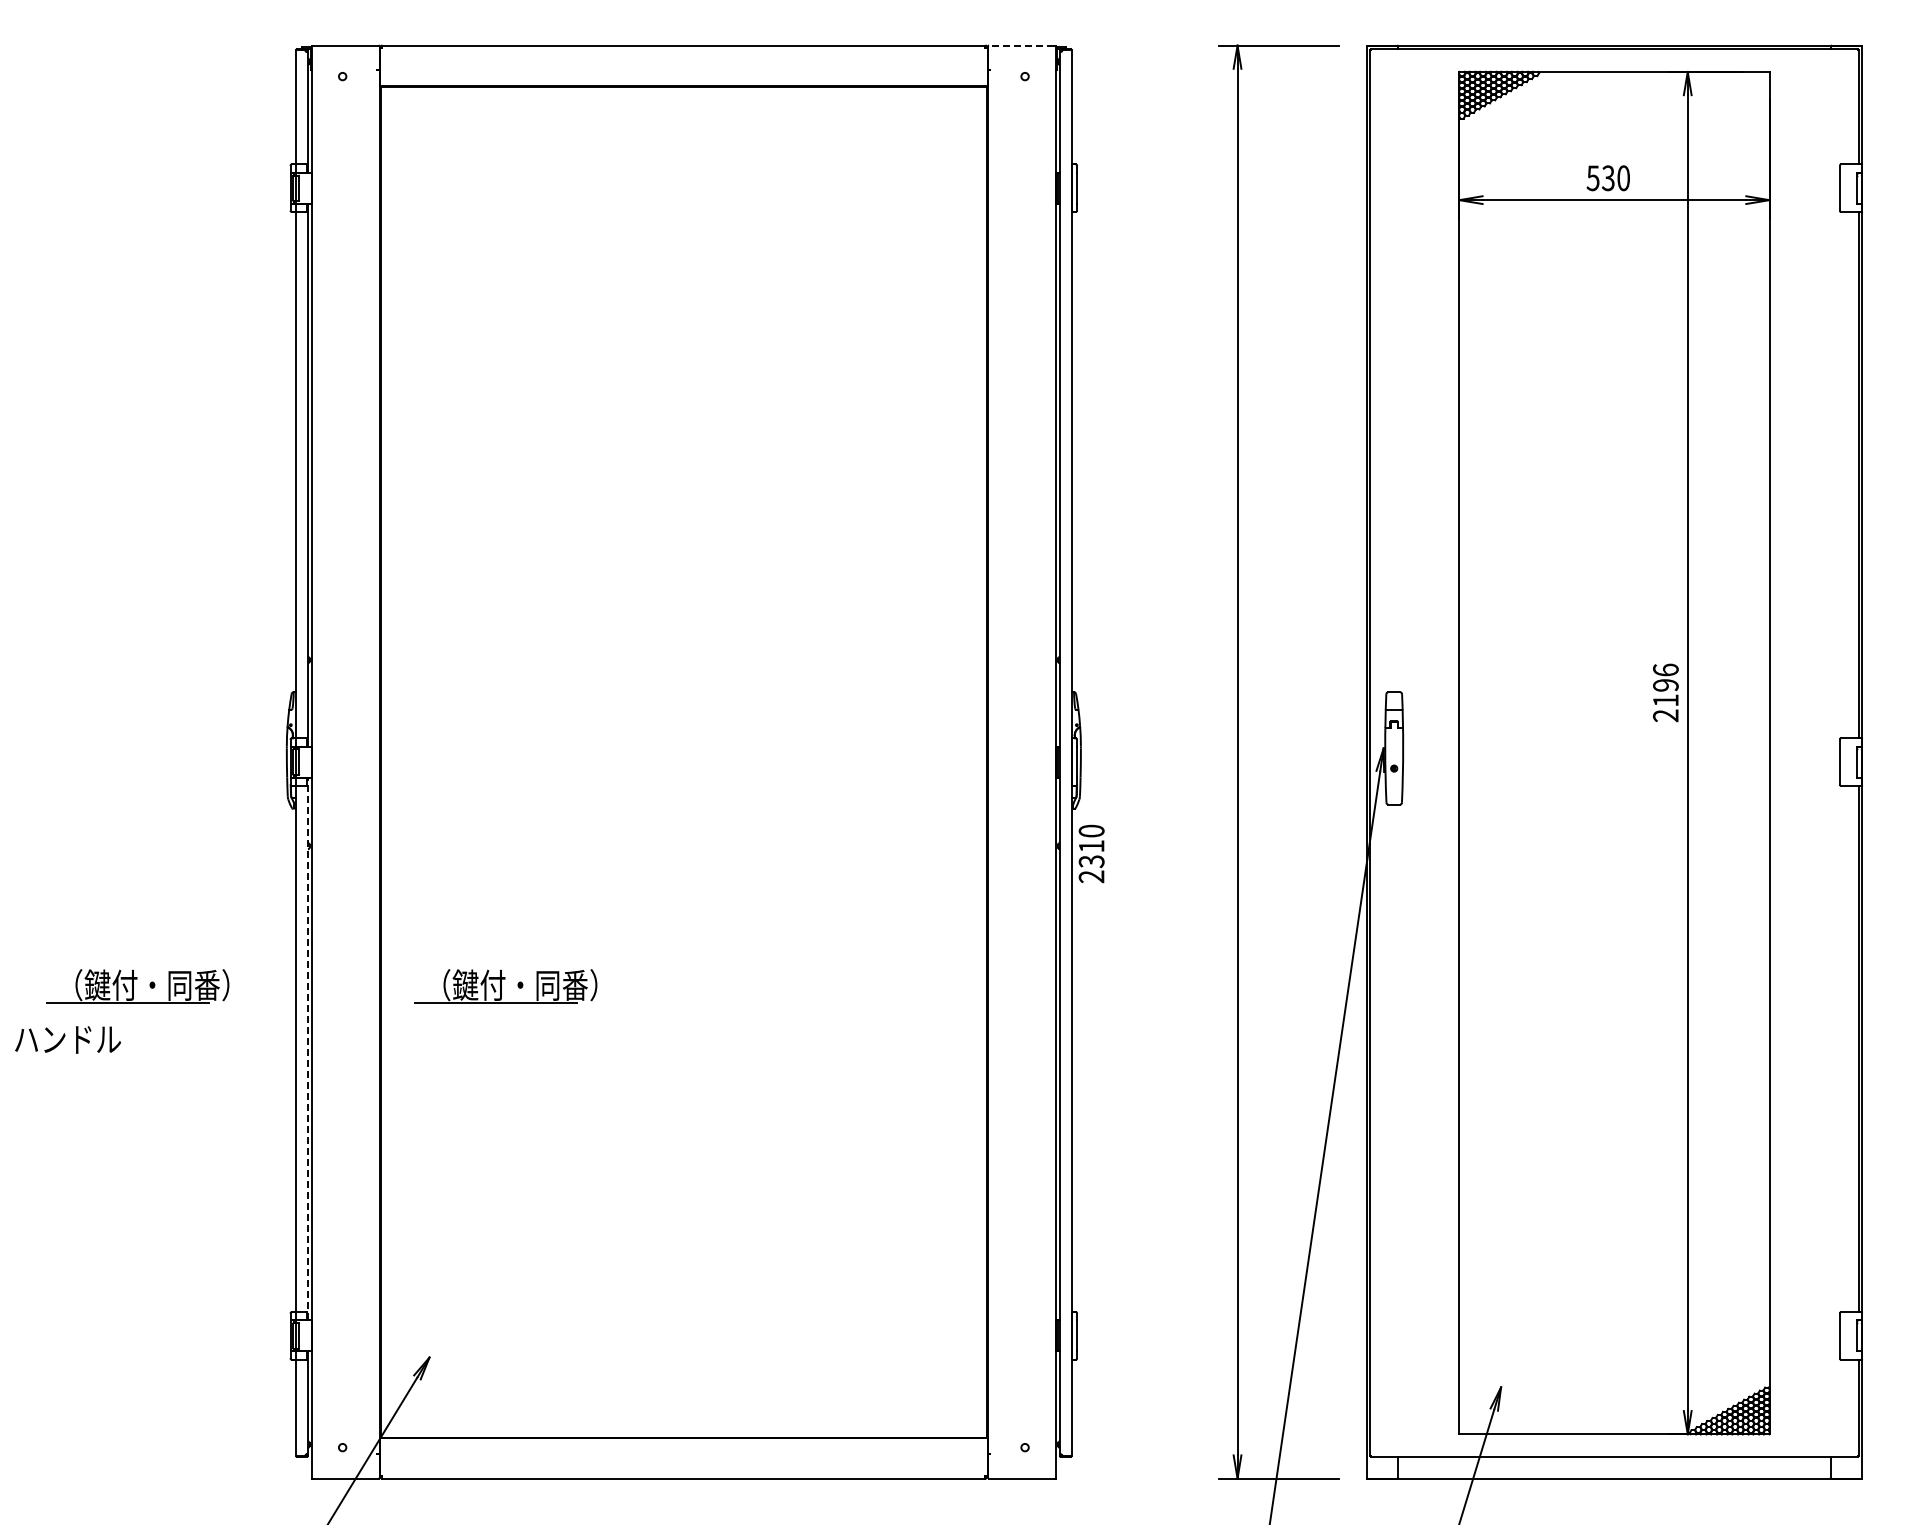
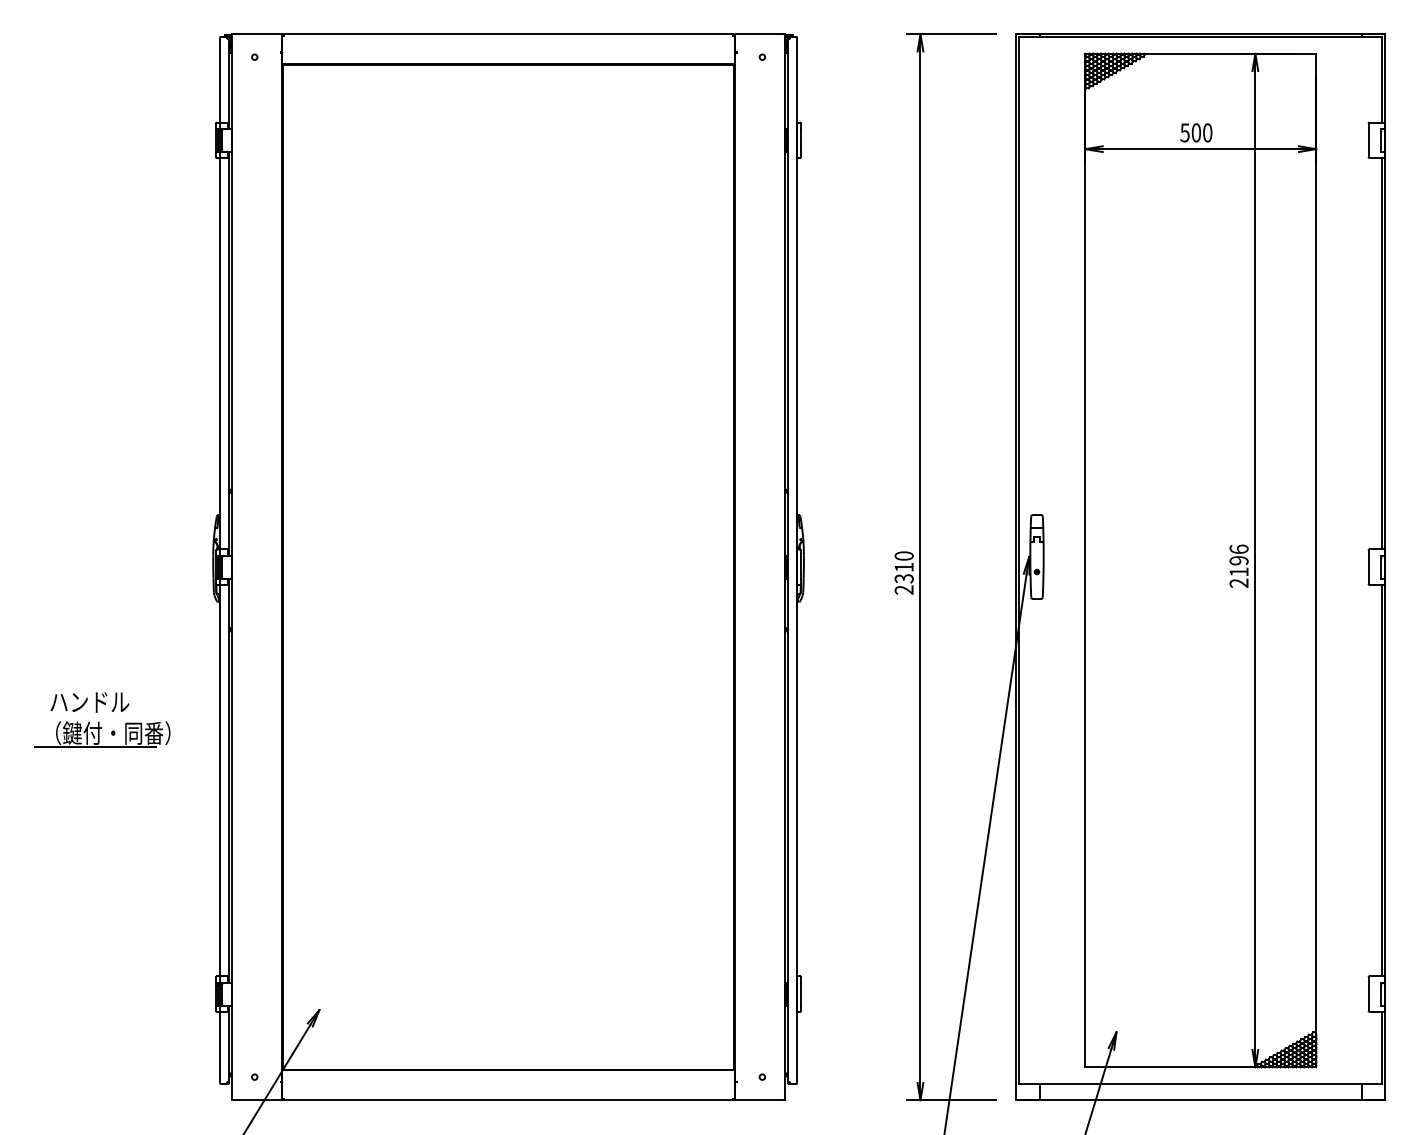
line: (1021, 45) -> (759, 34), dashed -> solid
text: (1608, 178) -> (1196, 133), 530 -> 500
text: (1665, 692) -> (1238, 566), moved
text: (1091, 853) -> (904, 572), moved
part: (505, 986) -> (375, 734), removed
text: (67, 1039) -> (89, 702), moved
line: (307, 1048) -> (228, 780), dashed -> solid

